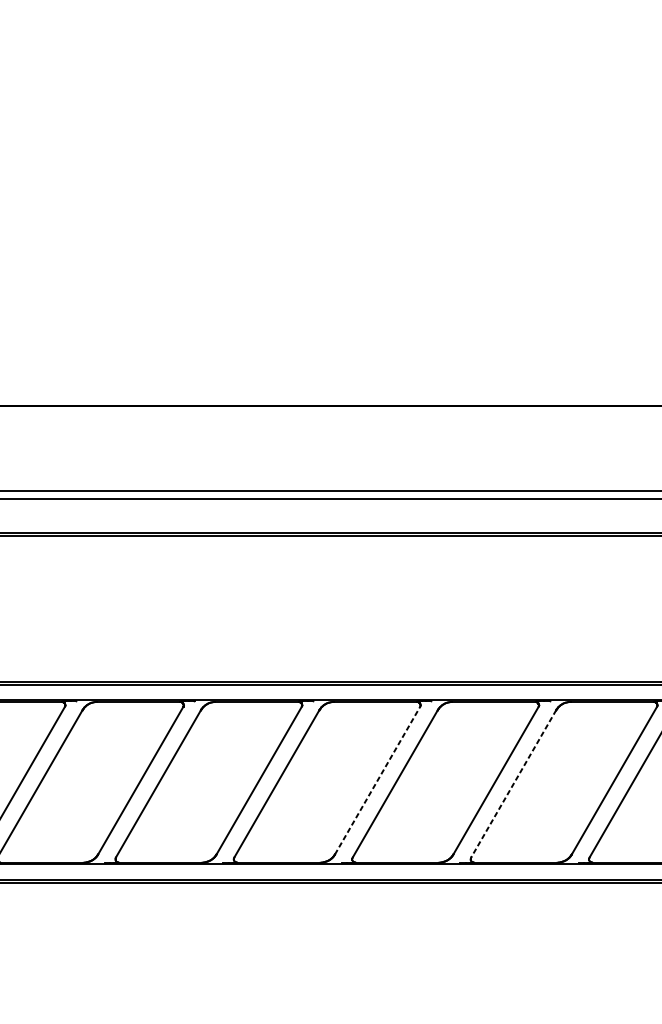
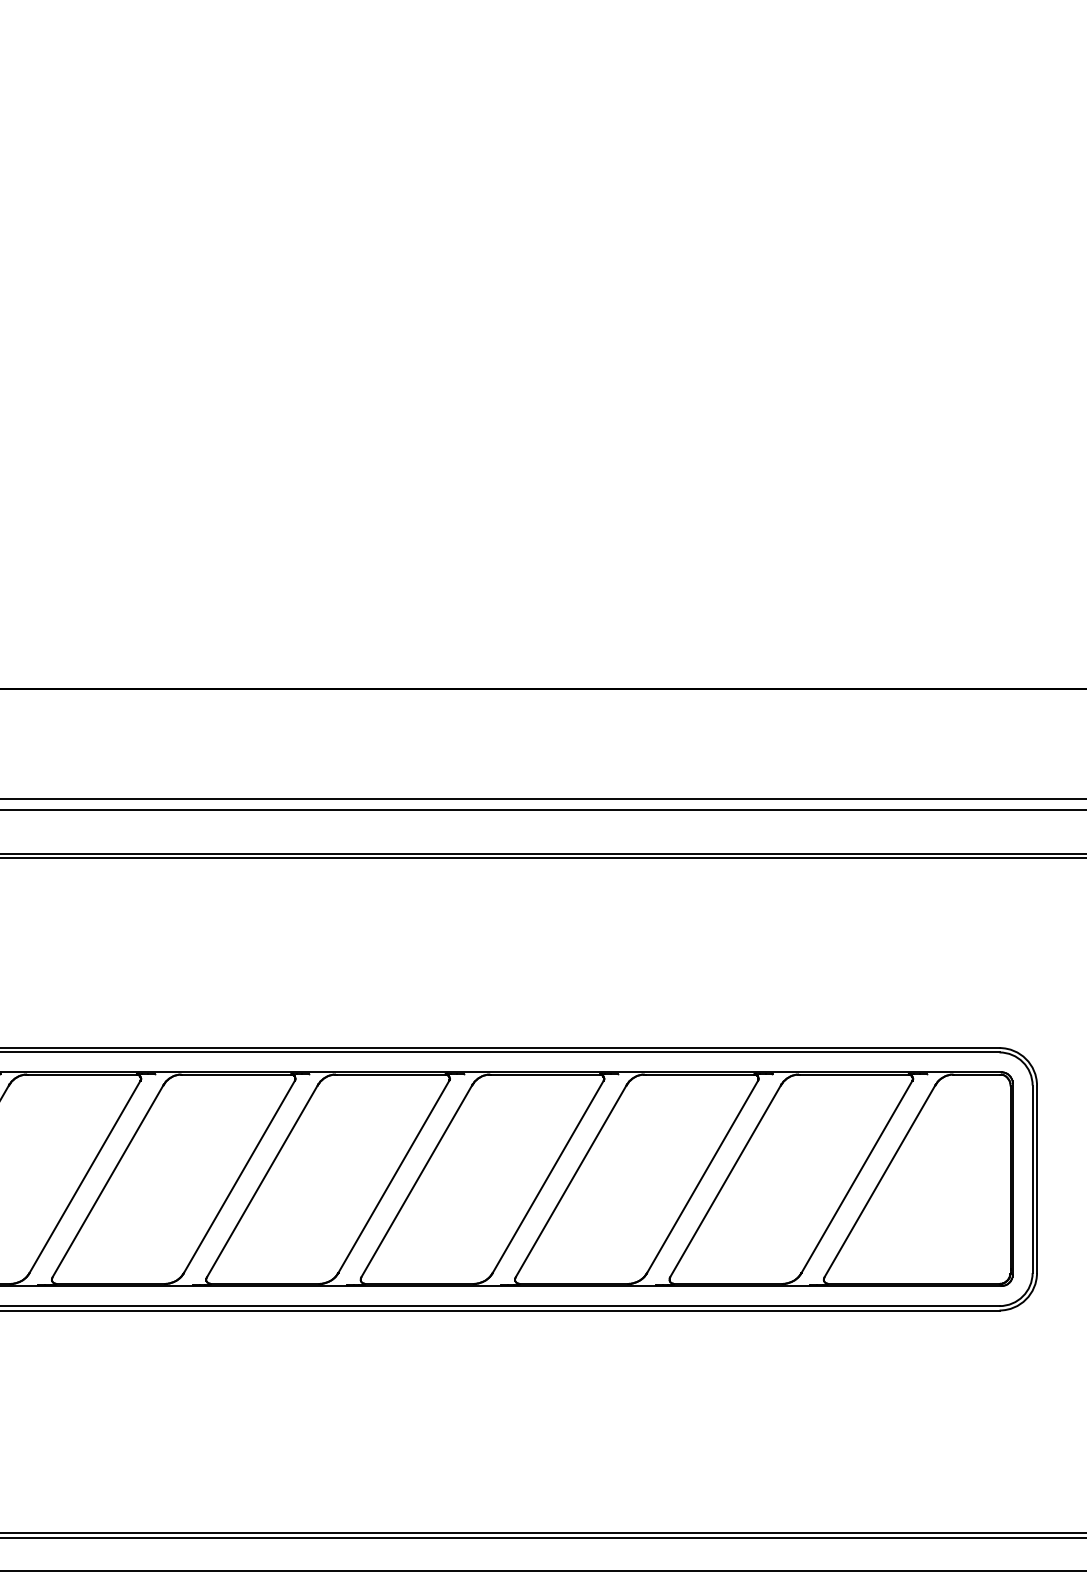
line: (377, 780) -> (548, 1176), dashed -> solid
line: (513, 784) -> (725, 1181), dashed -> solid

